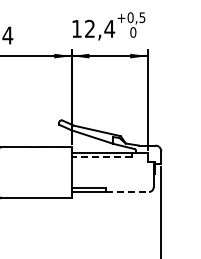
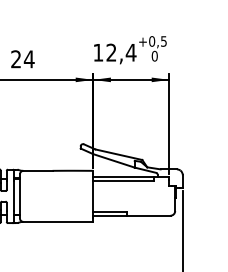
line: (102, 157) -> (123, 181), dashed -> solid
line: (127, 191) -> (148, 215), dashed -> solid

